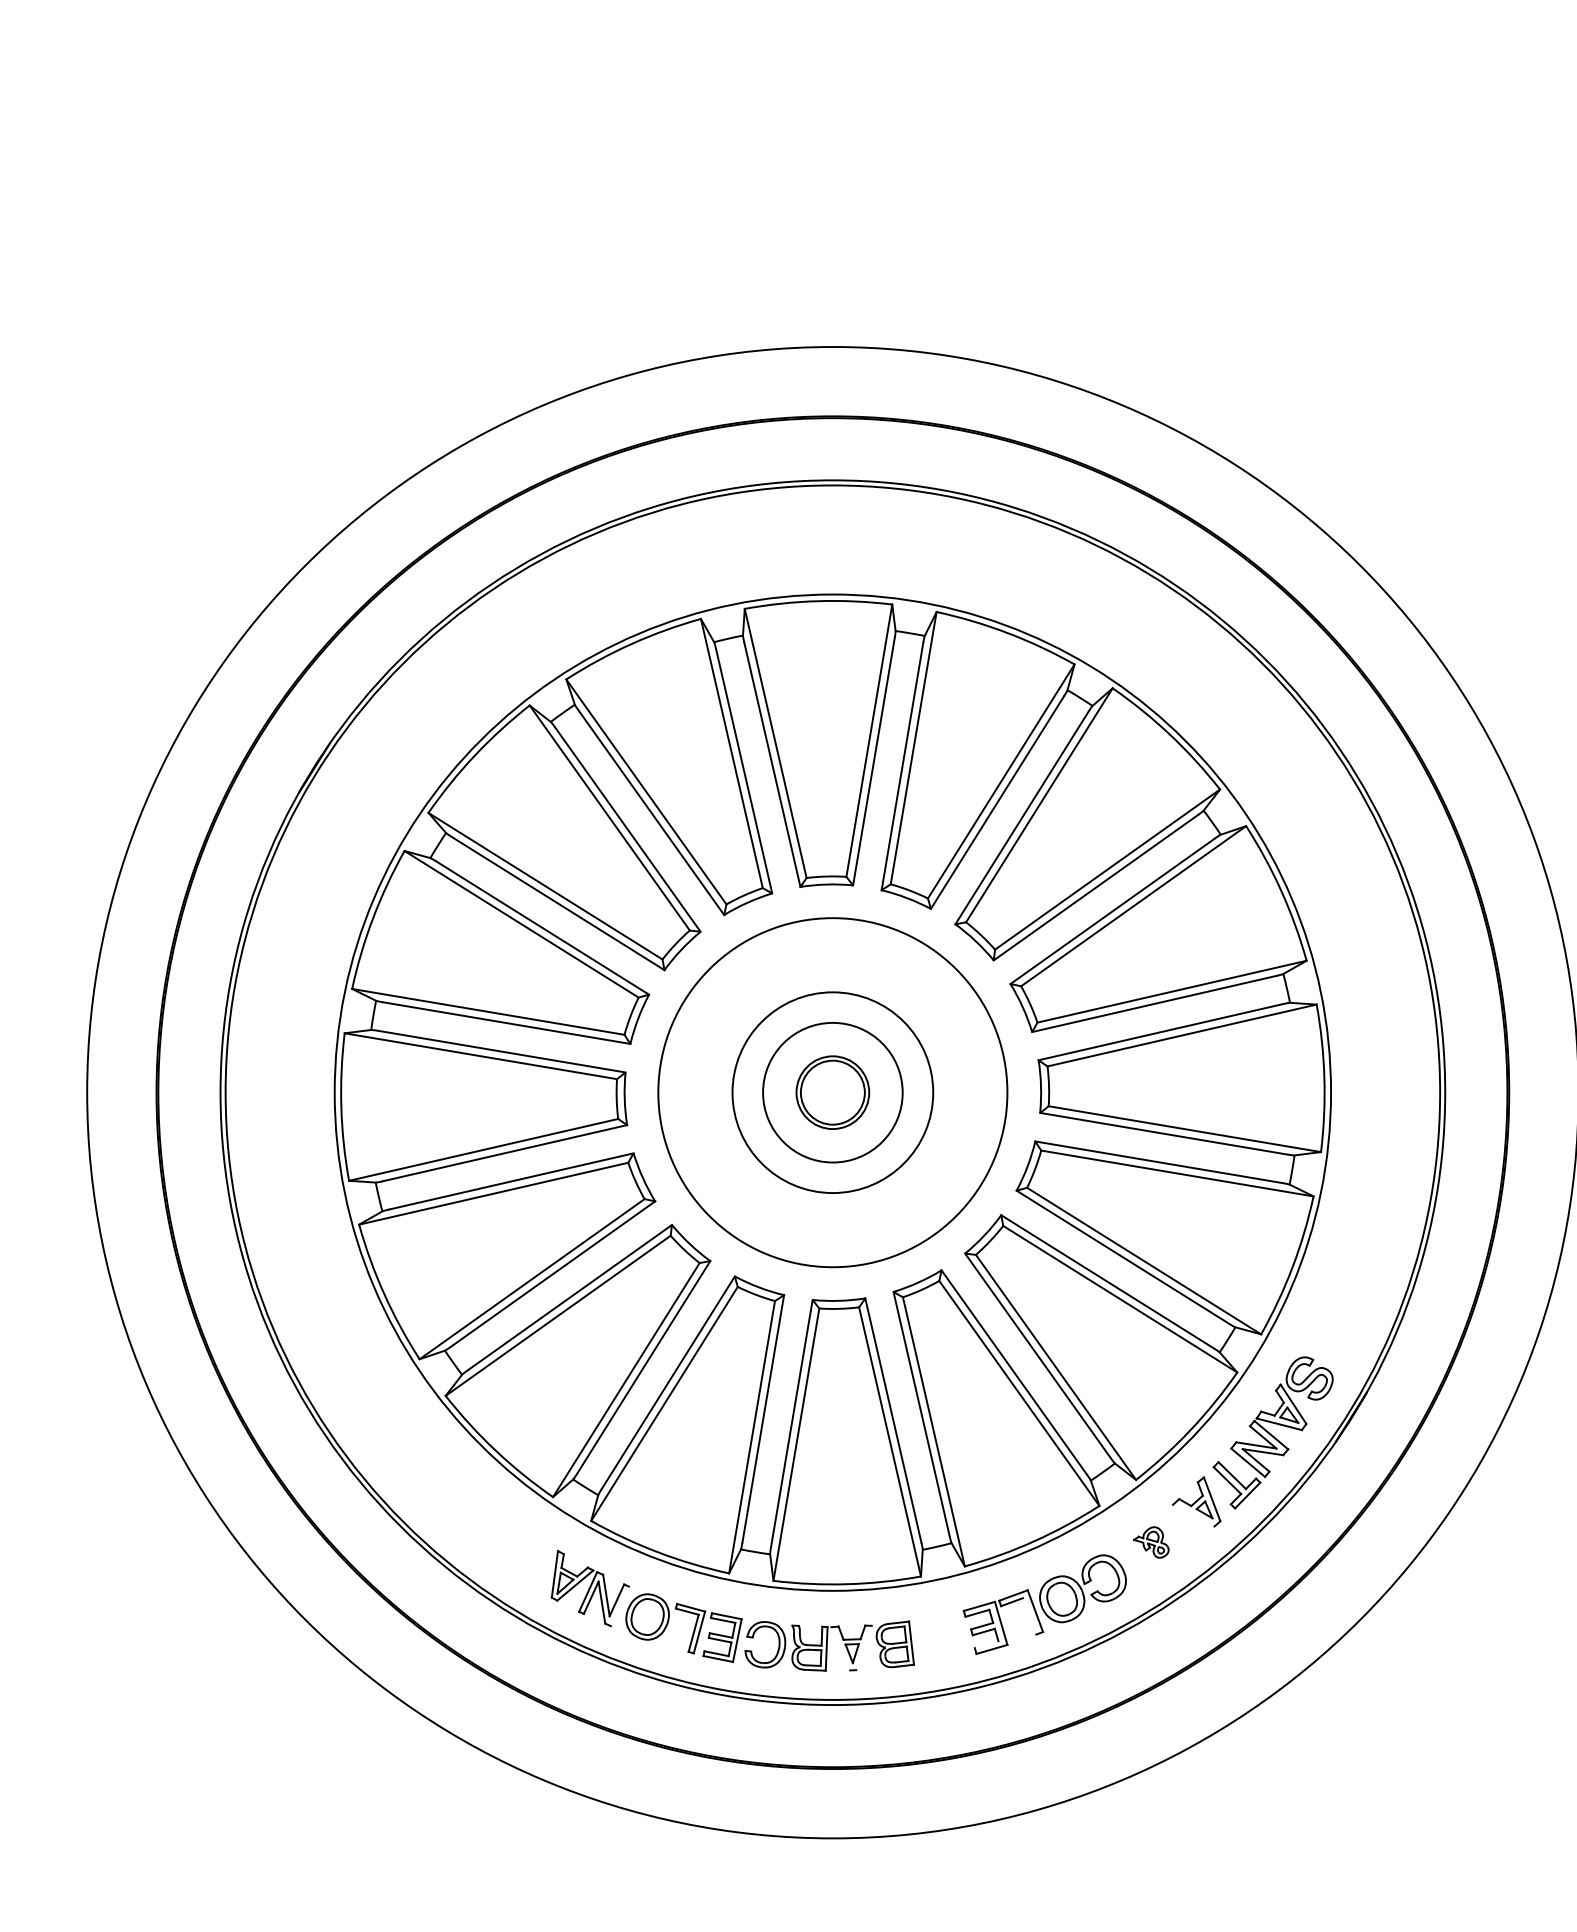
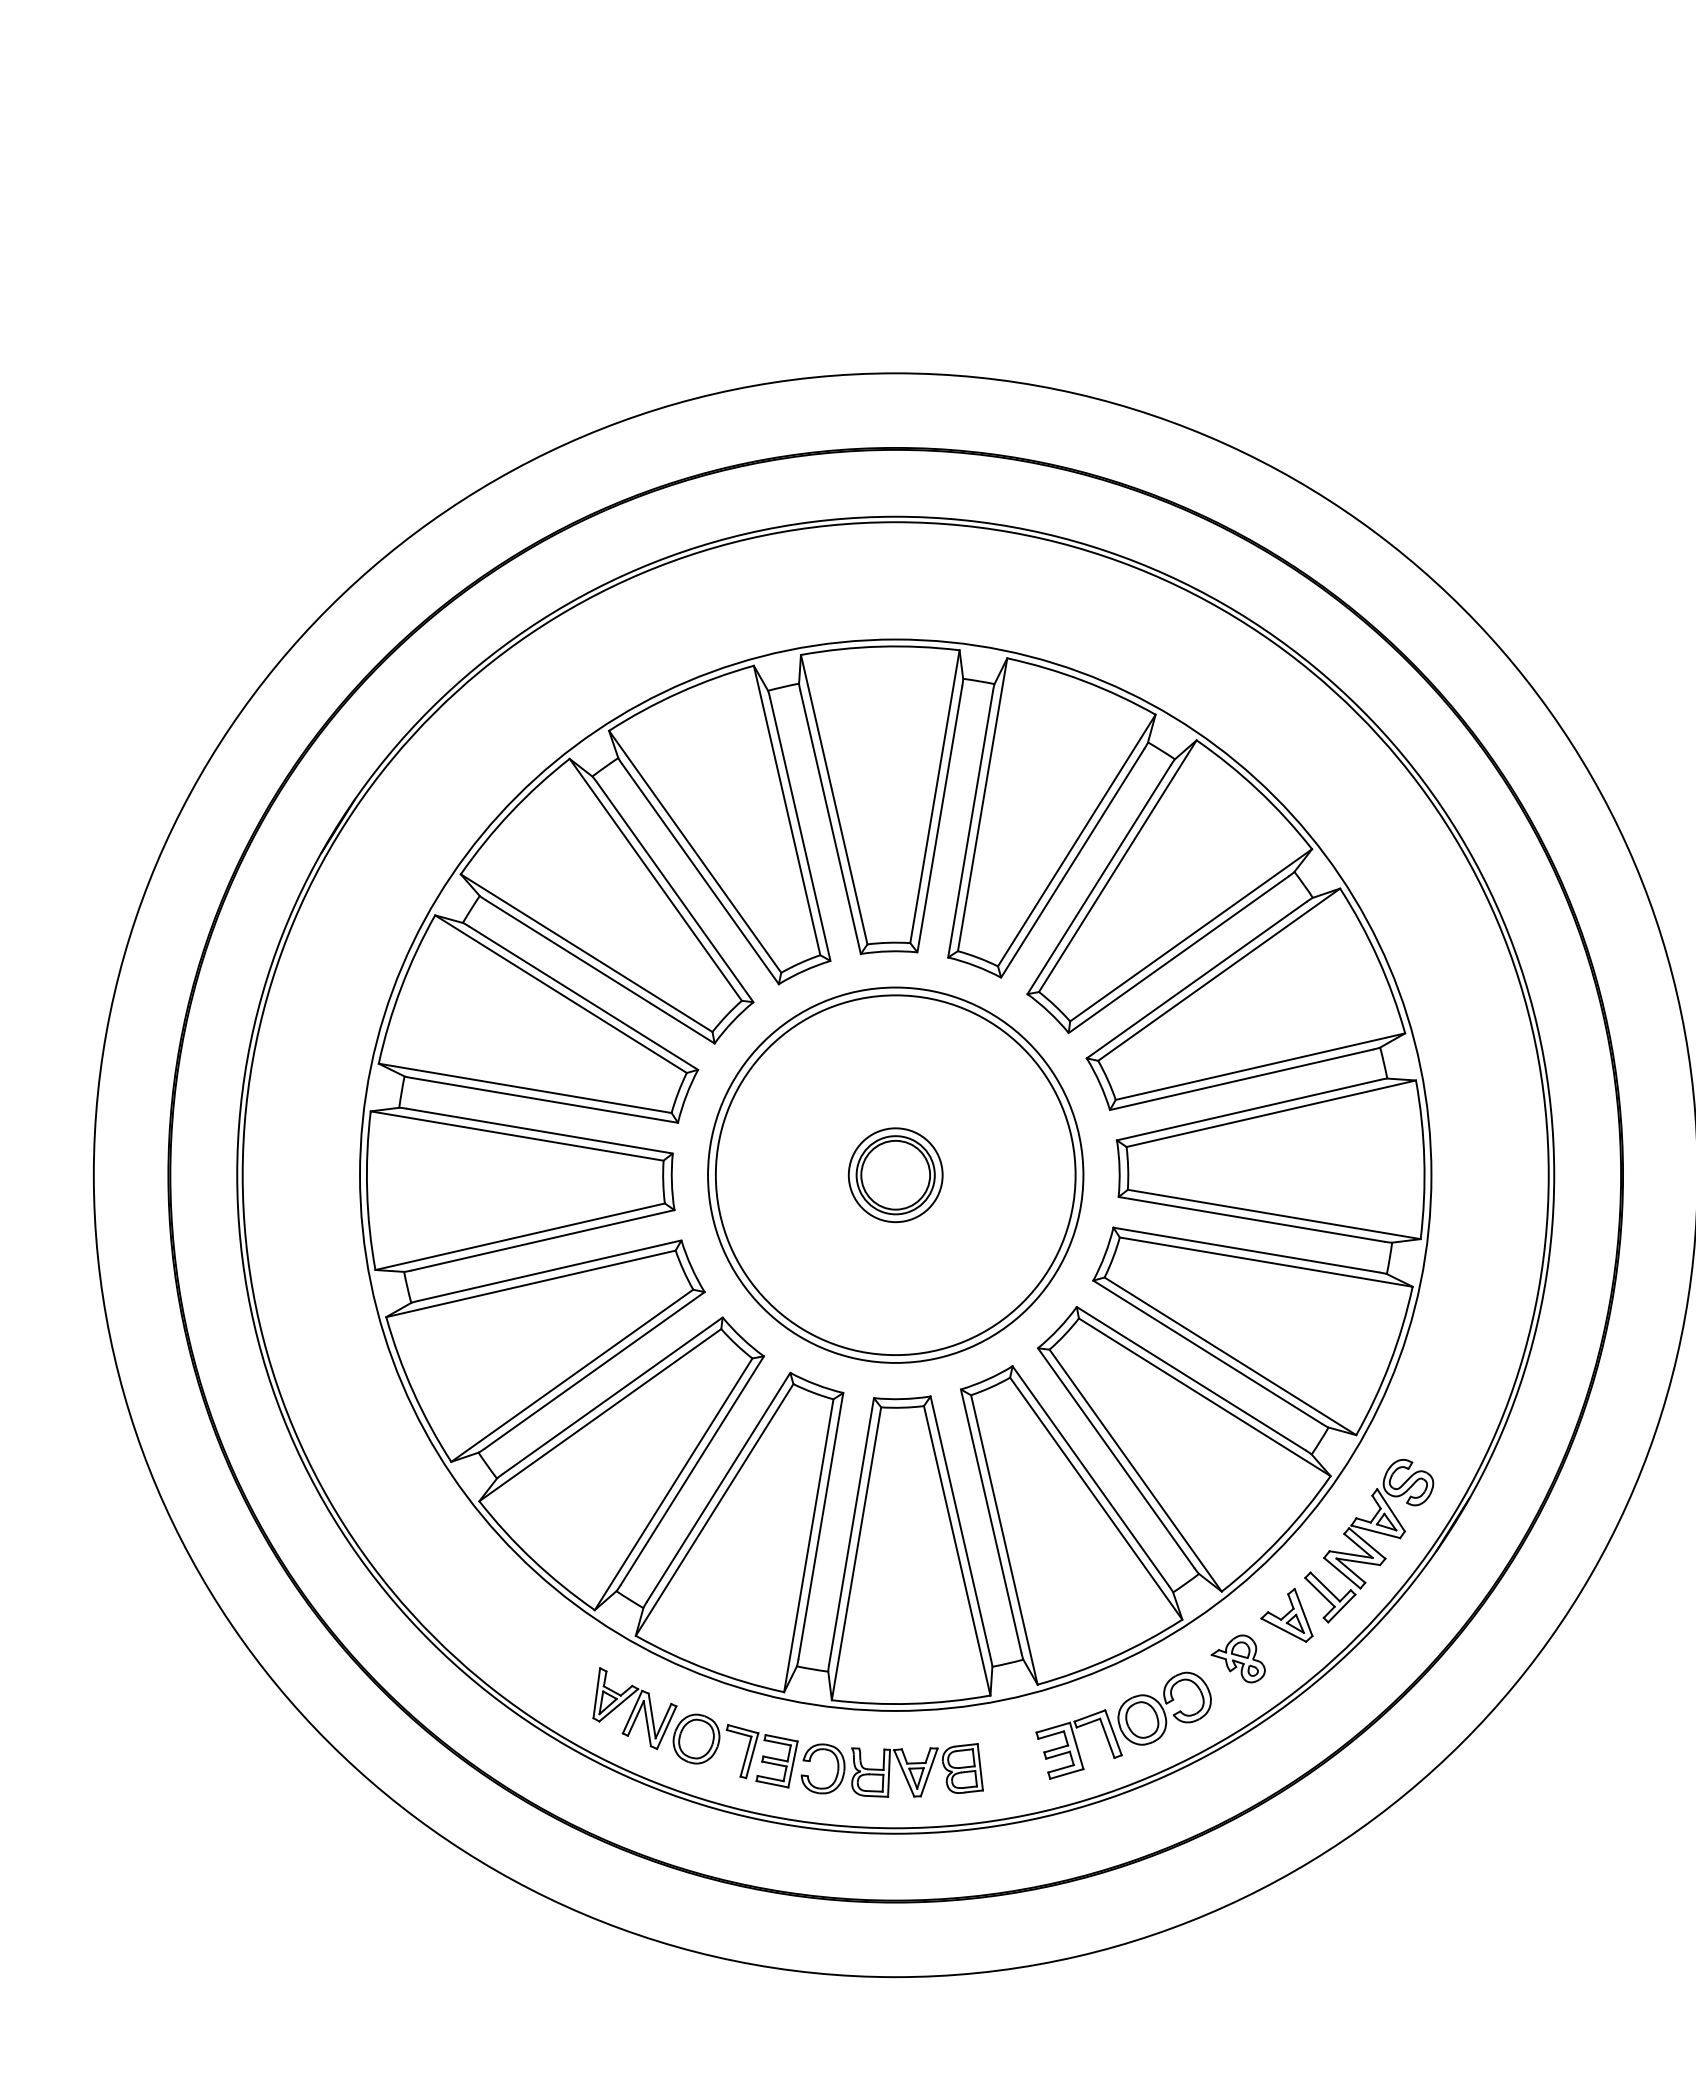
circle: (832, 1092) -> (895, 1175), size x0.62
circle: (832, 1092) -> (895, 1175), size x1.67
line: (1193, 1515) -> (1283, 1629), added
part: (1150, 1542) -> (1237, 1658), size x1.43
line: (619, 1606) -> (666, 1727), added
line: (1029, 1615) -> (1107, 1737), added
line: (986, 1644) -> (1060, 1768), added
line: (863, 1648) -> (928, 1772), added
line: (841, 1649) -> (904, 1773), added

